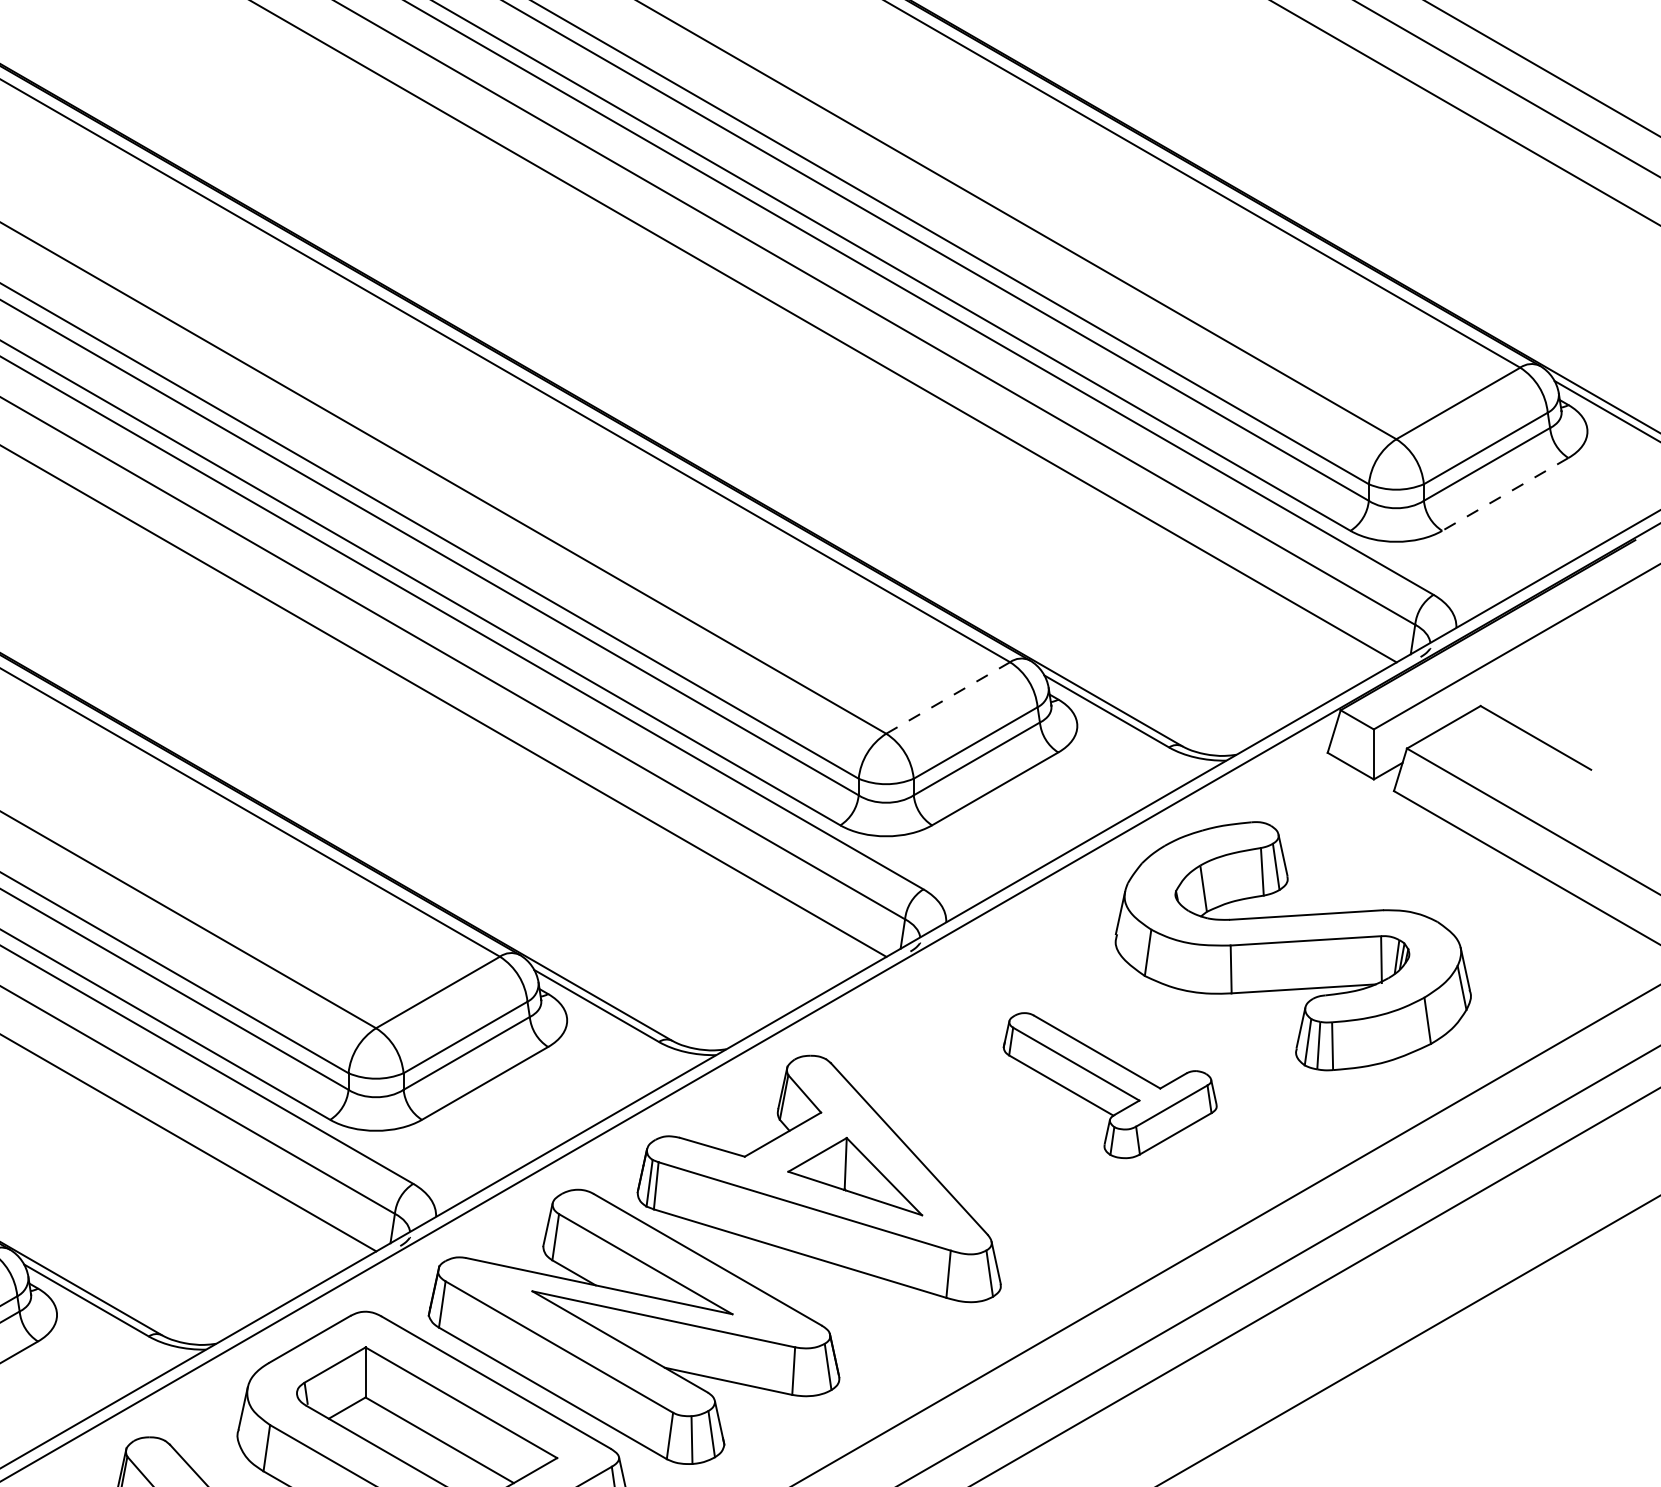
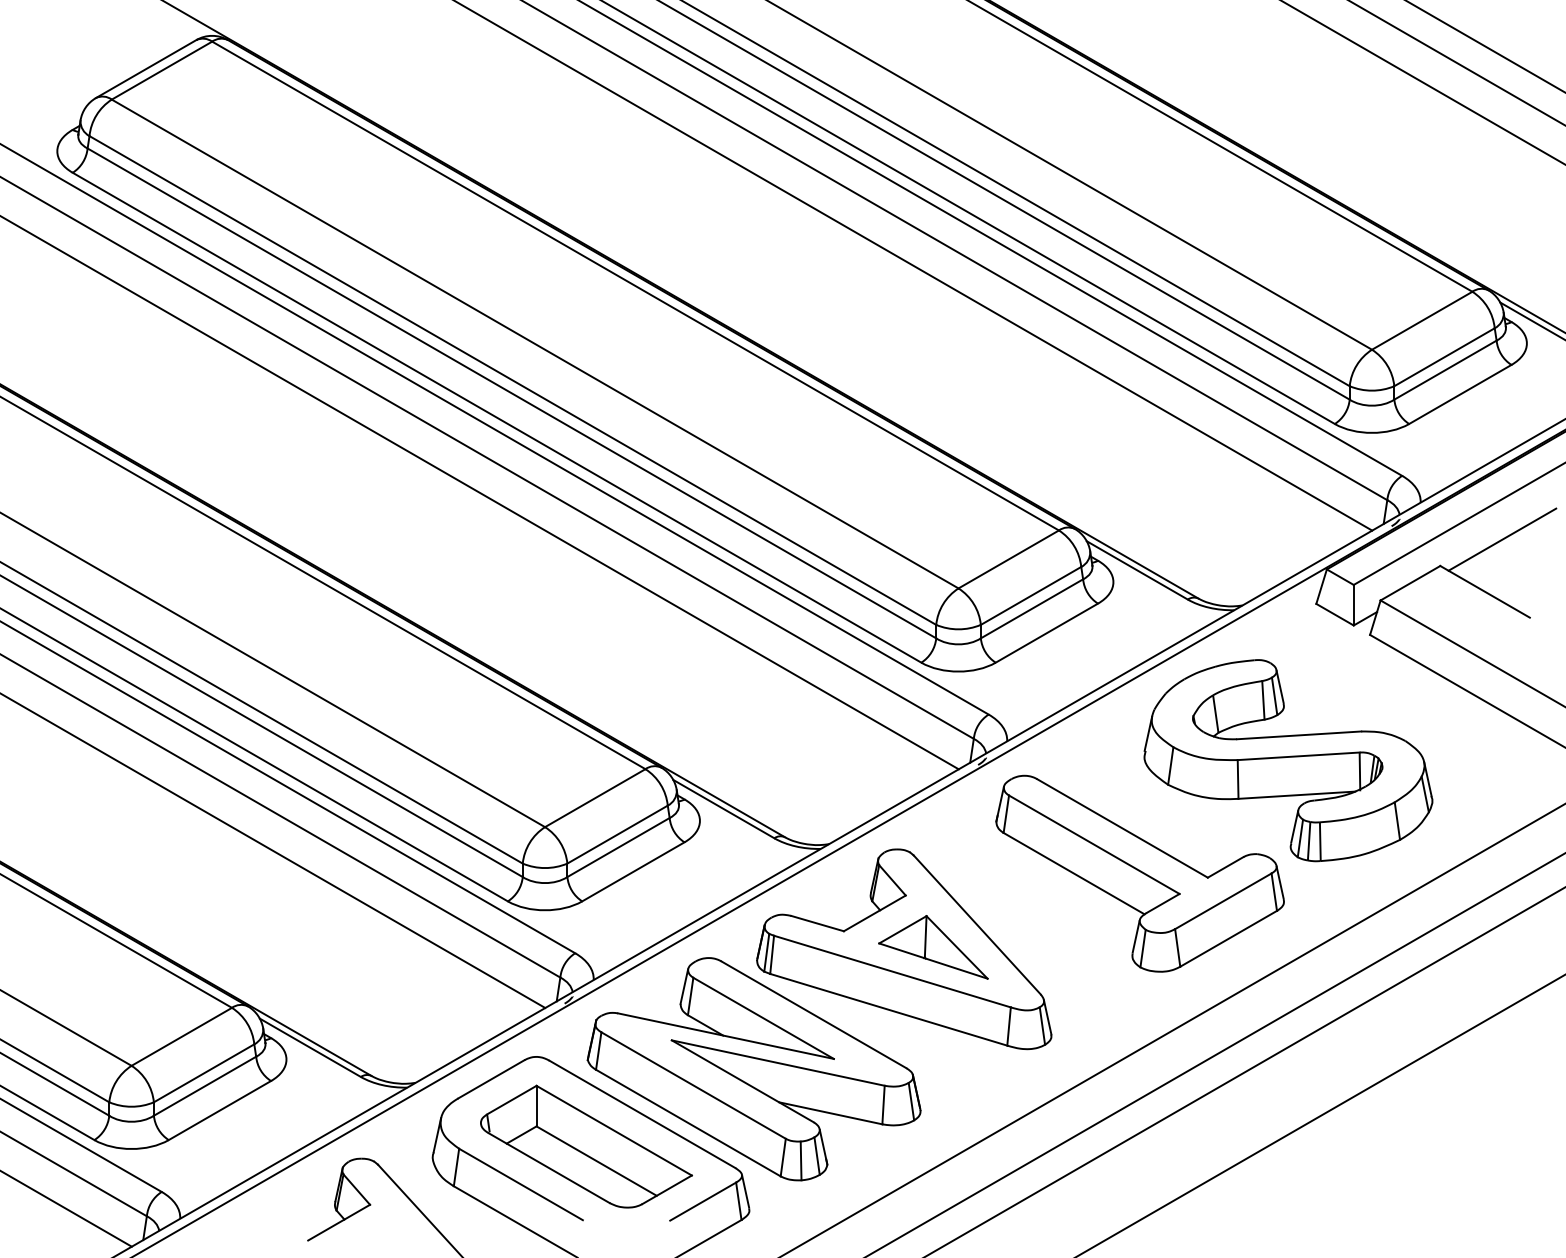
line: (1504, 494) -> (1459, 394), dashed -> solid
line: (1557, 673) -> (1502, 539), added
line: (947, 698) -> (1008, 559), dashed -> solid
part: (1109, 1085) -> (1139, 873), size x1.67

